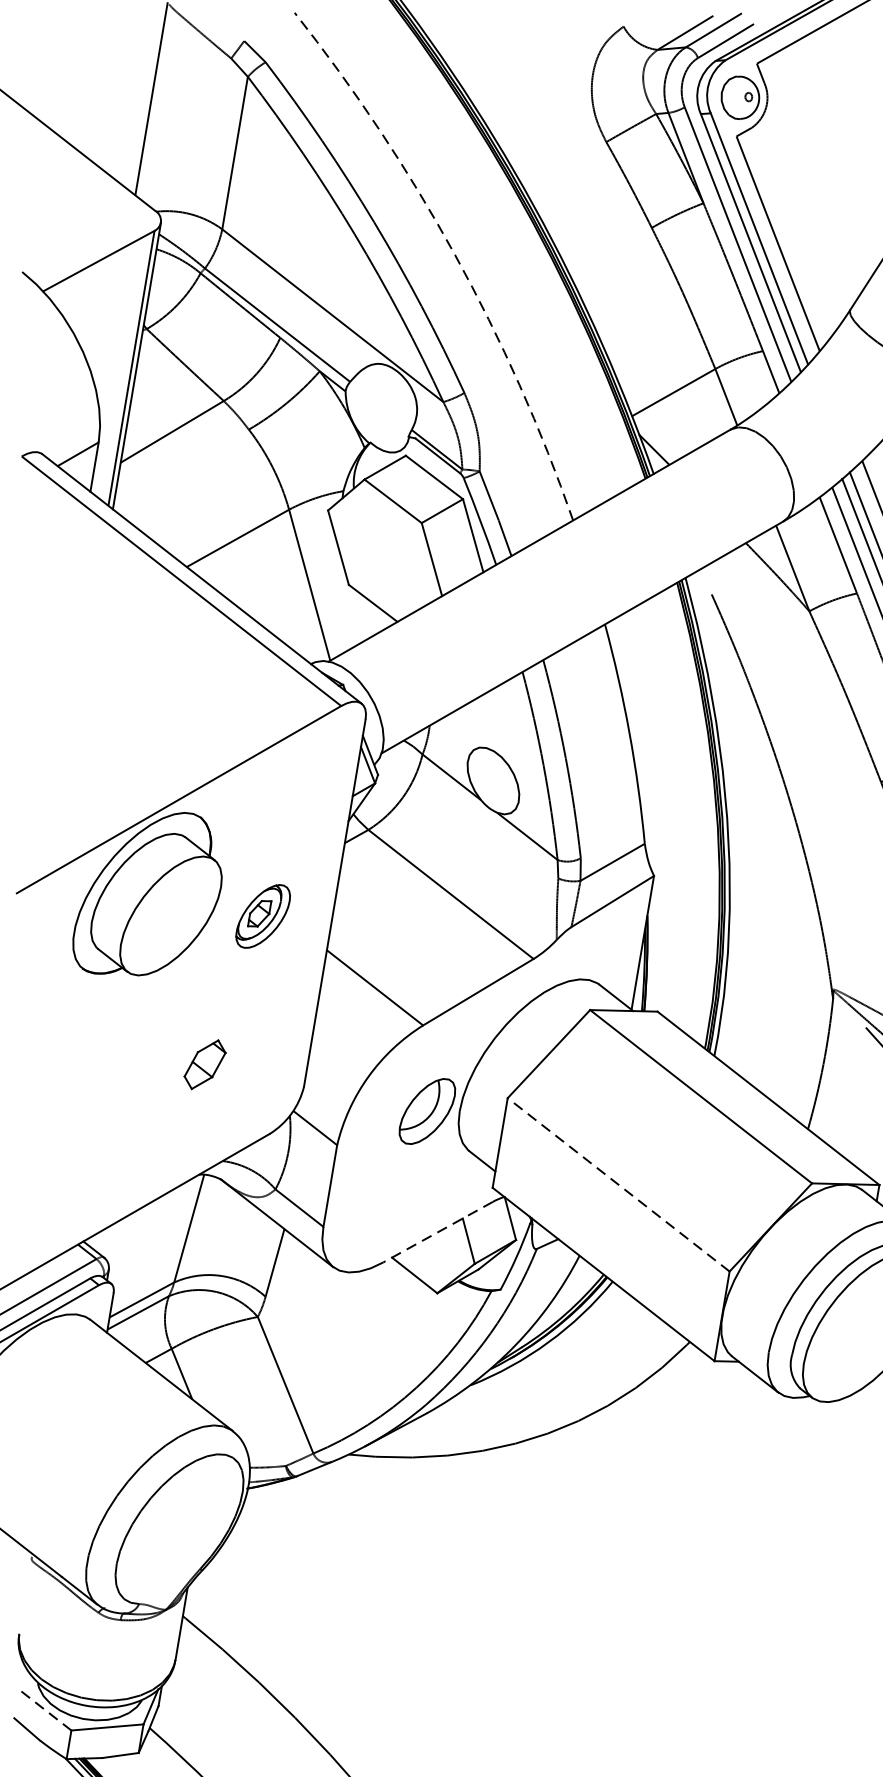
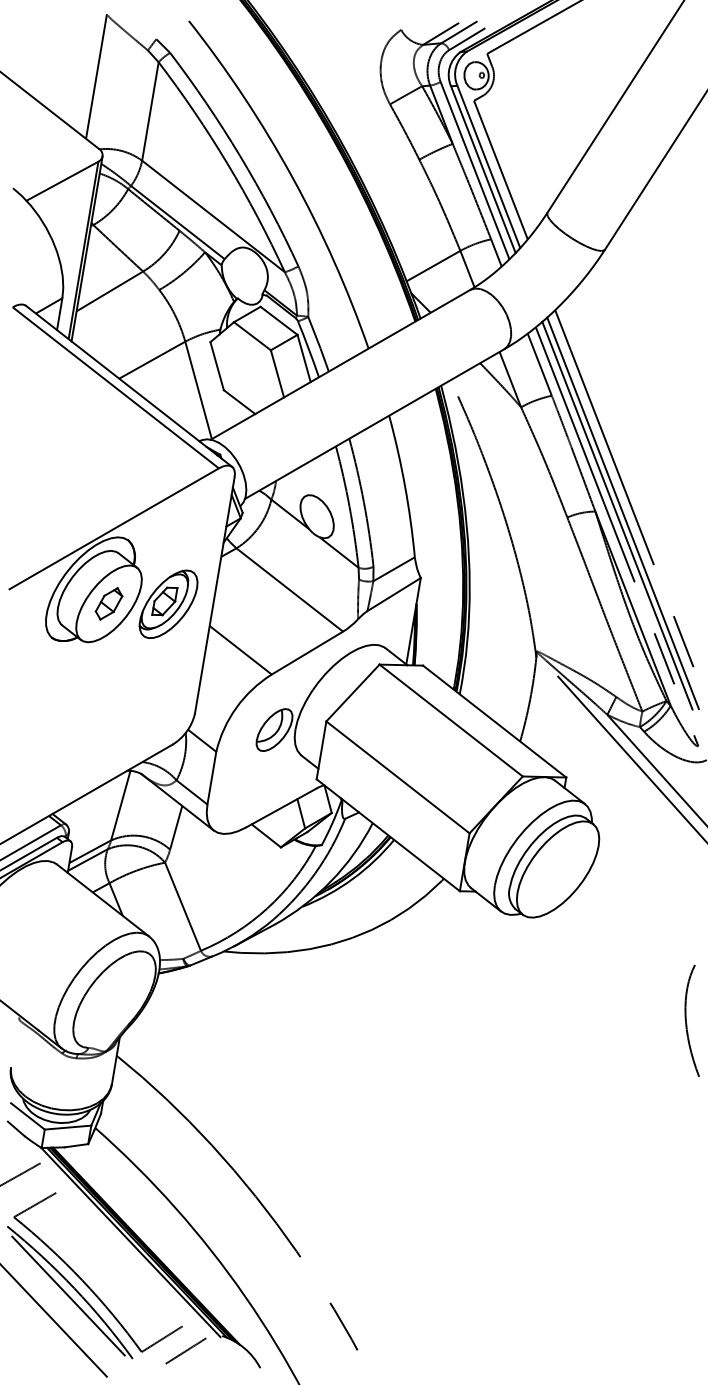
arc: (455, 255) -> (292, 177), dashed -> solid
part: (263, 915) -> (168, 603), size x1.67
part: (204, 1064) -> (108, 603), moved
line: (617, 1184) -> (397, 777), dashed -> solid
line: (438, 1233) -> (281, 808), dashed -> solid
line: (44, 1710) -> (27, 1116), dashed -> solid

